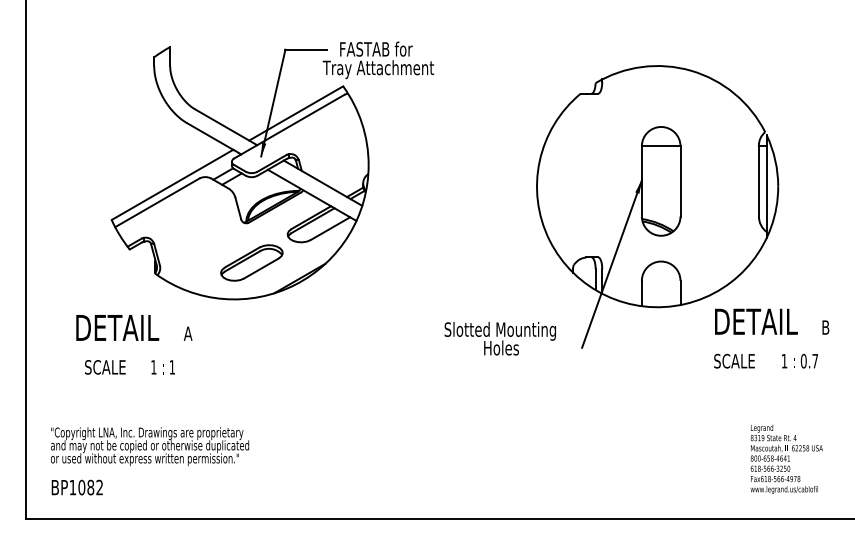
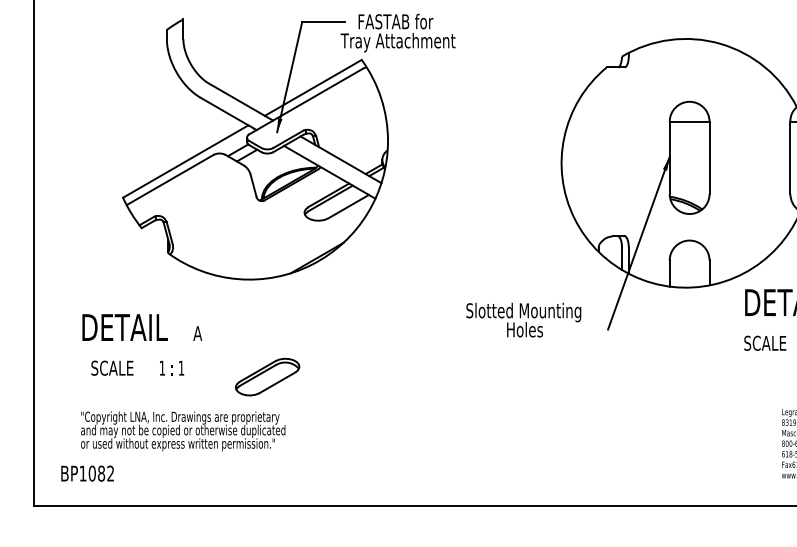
part: (251, 262) -> (267, 376), moved
text: (134, 344) -> (142, 344), moved
text: (150, 446) -> (183, 431), moved

